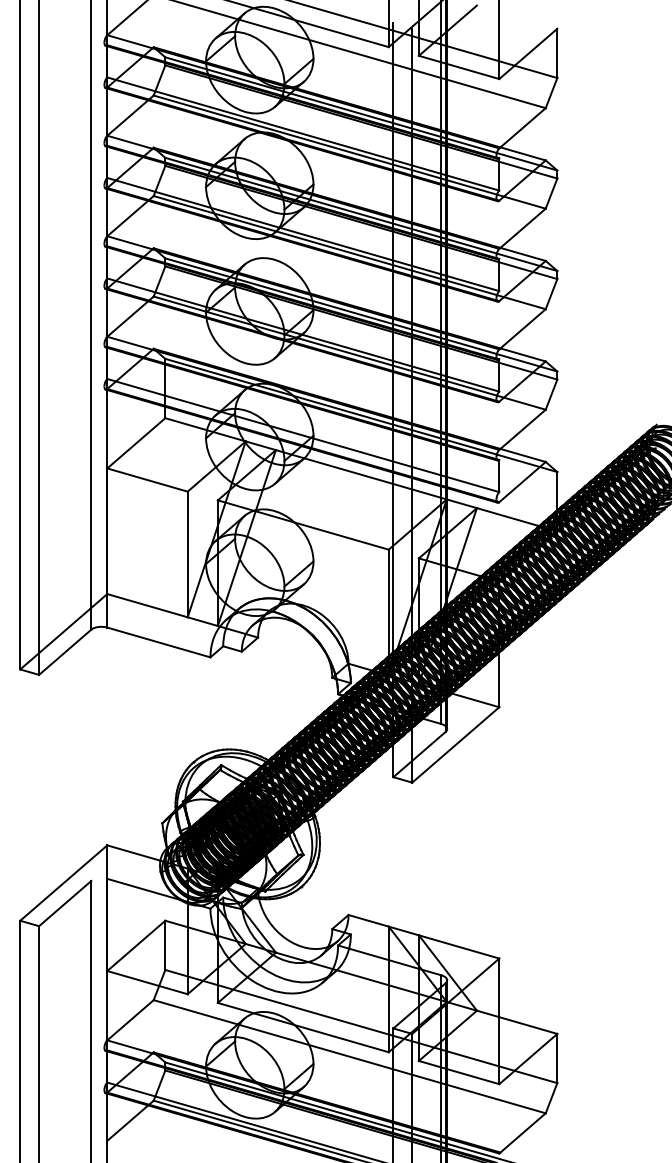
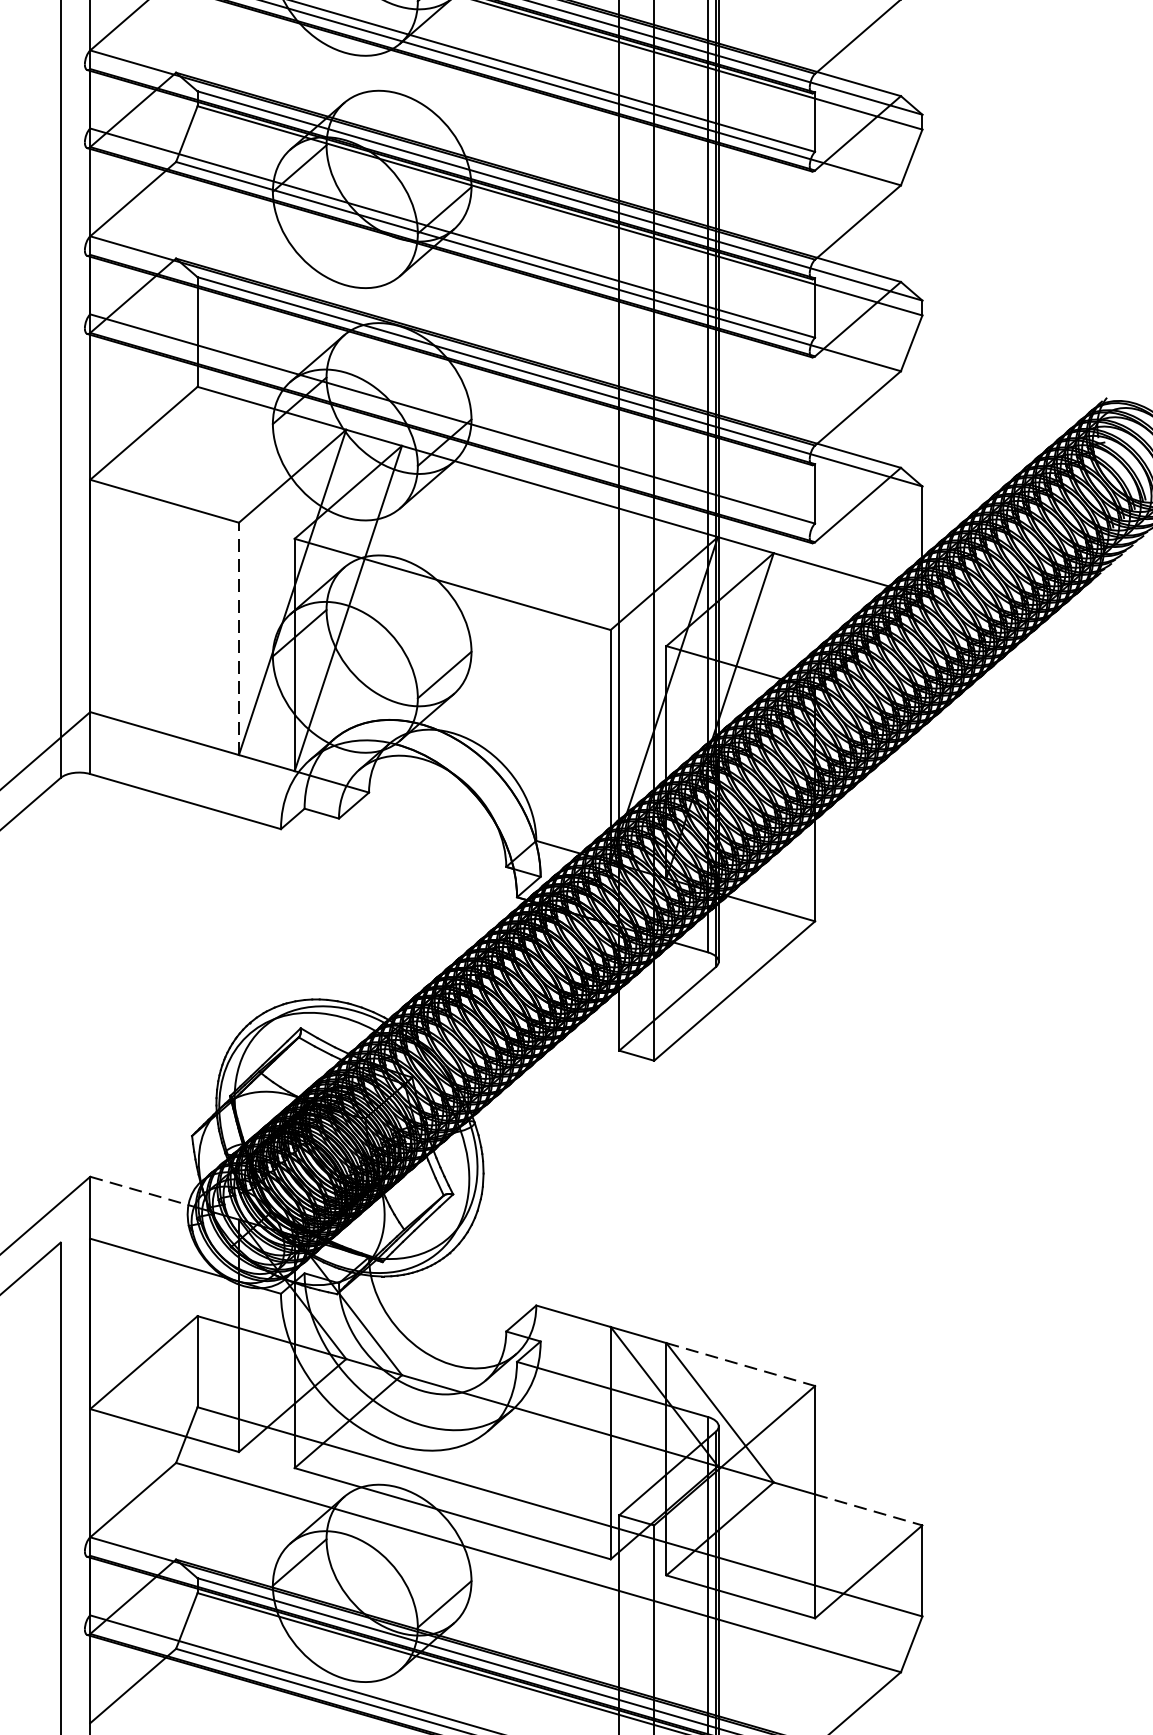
line: (187, 554) -> (238, 638), solid -> dashed
line: (133, 853) -> (138, 1191), solid -> dashed
line: (459, 946) -> (741, 1363), solid -> dashed
line: (528, 1025) -> (869, 1509), solid -> dashed

